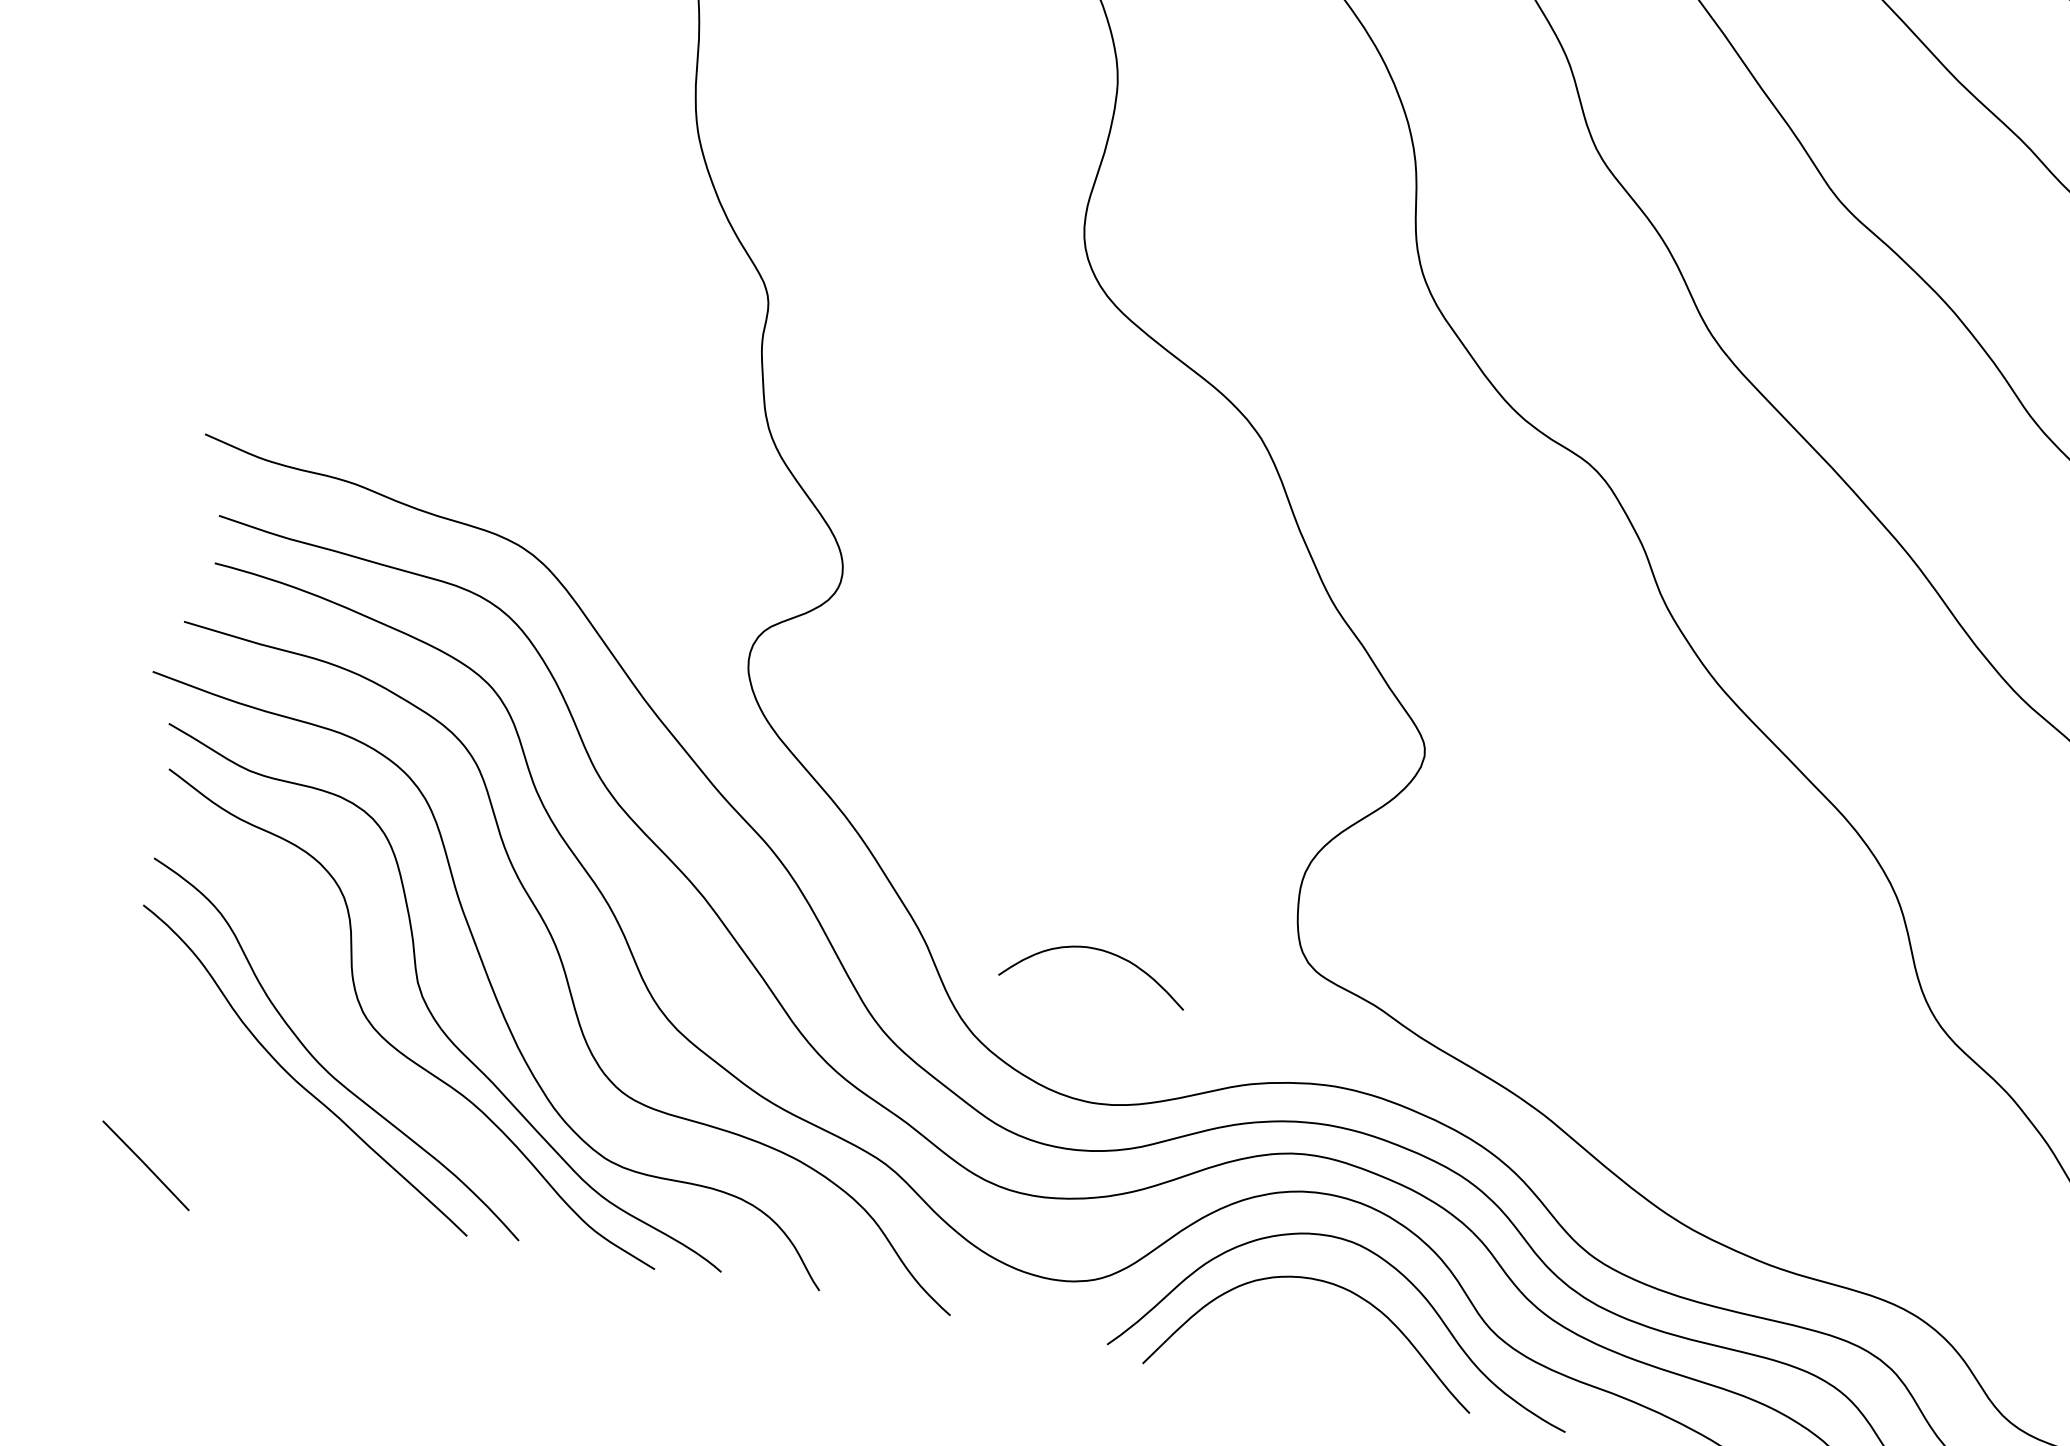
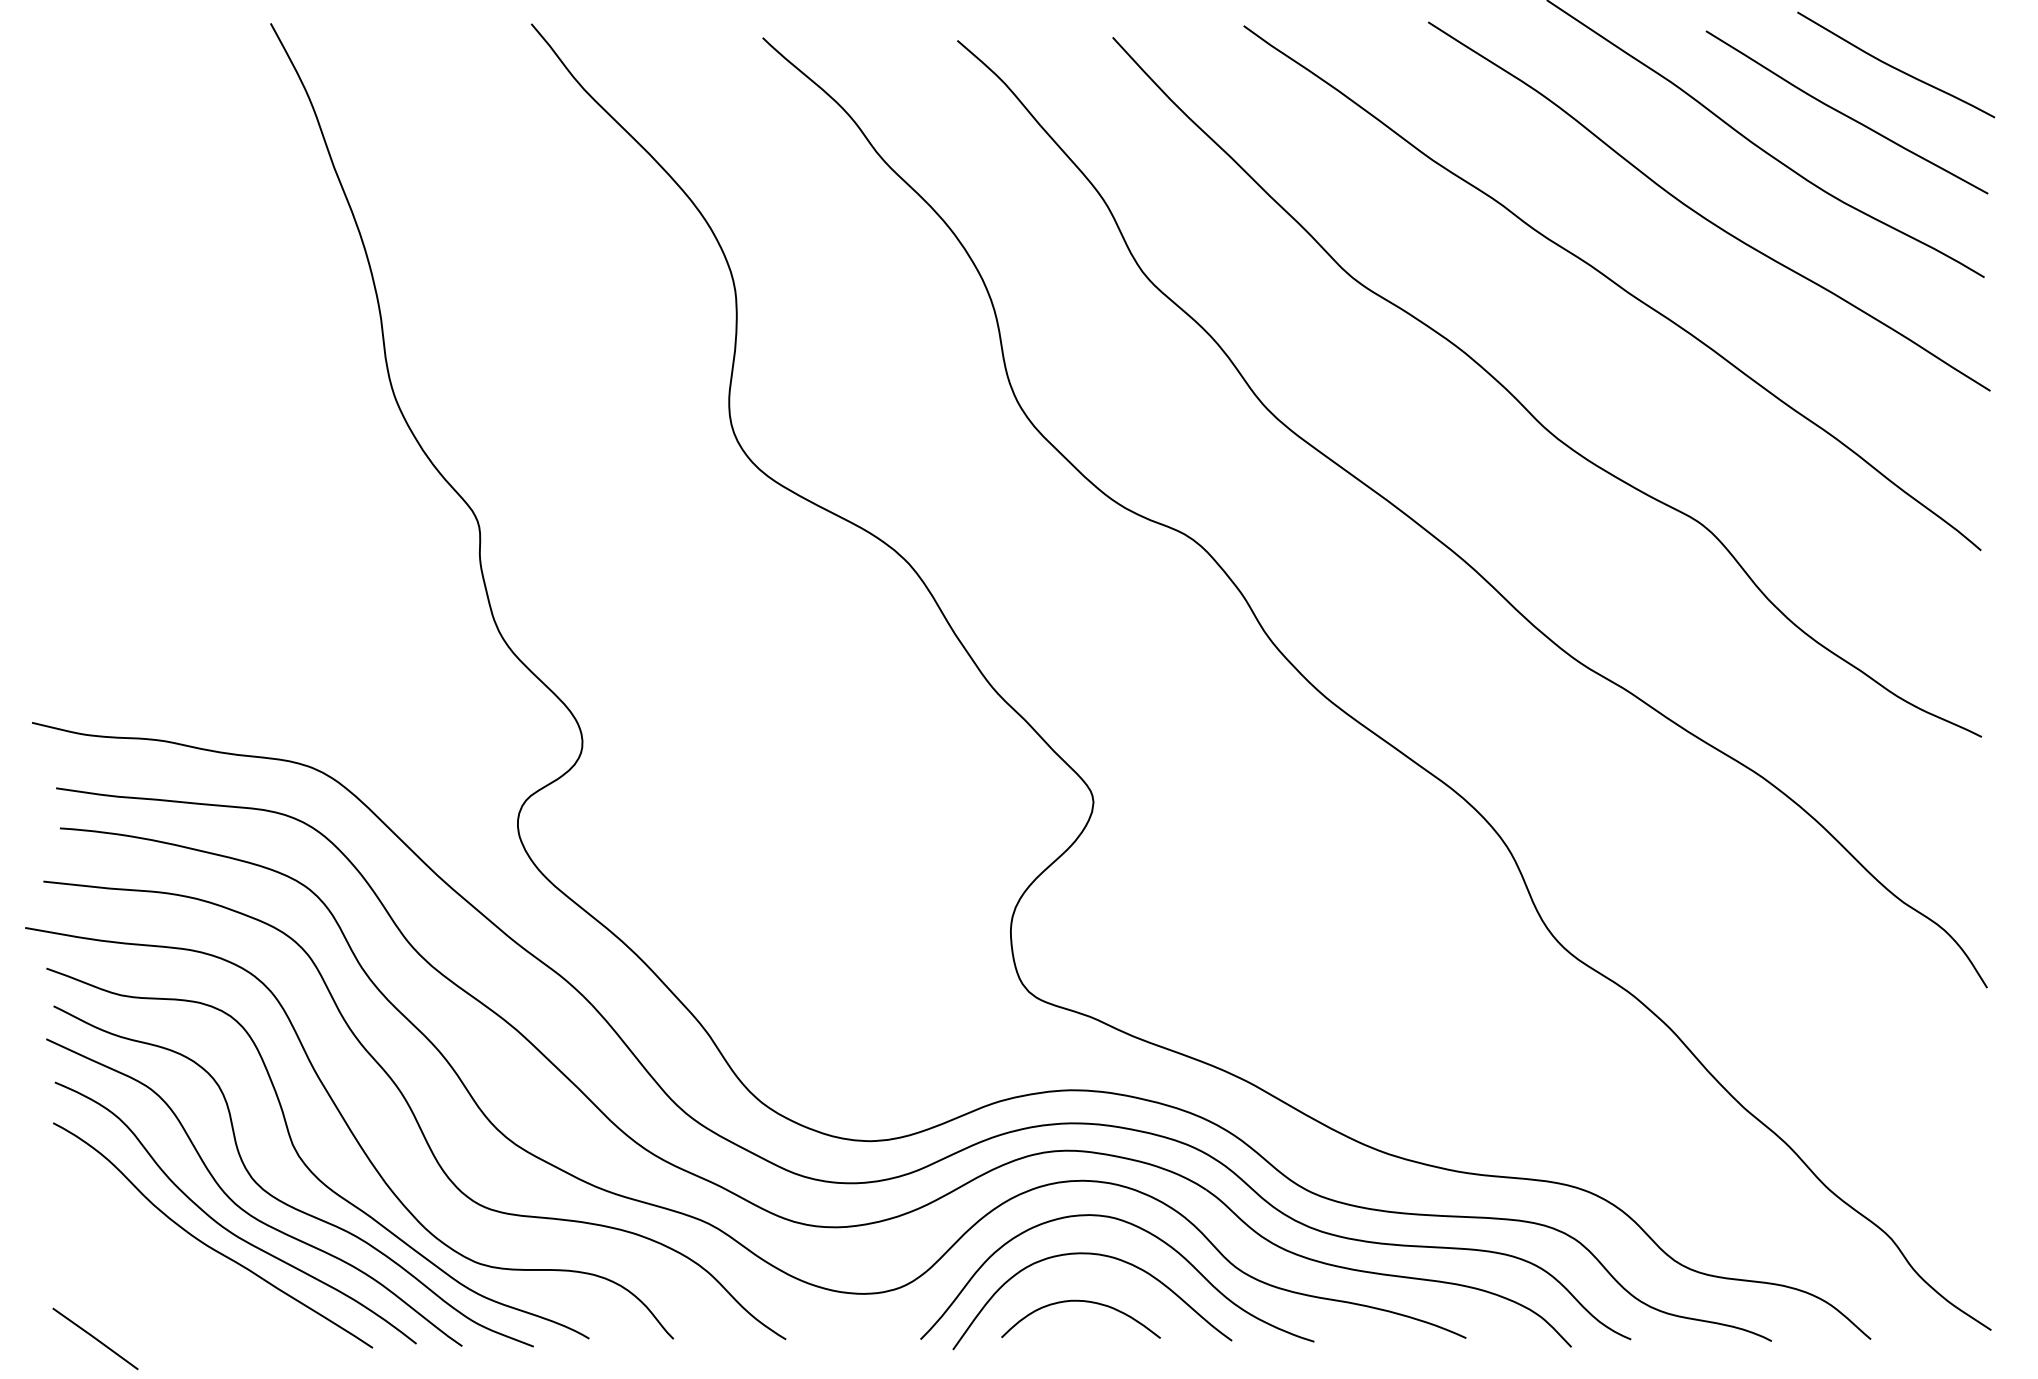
curve: (1103, 952) -> (1085, 1302), moved
curve: (347, 1047) -> (244, 1209), added

